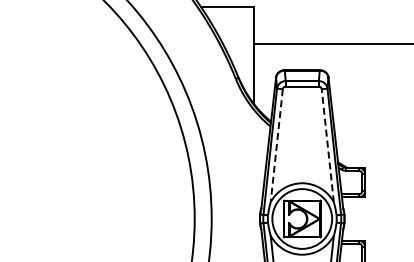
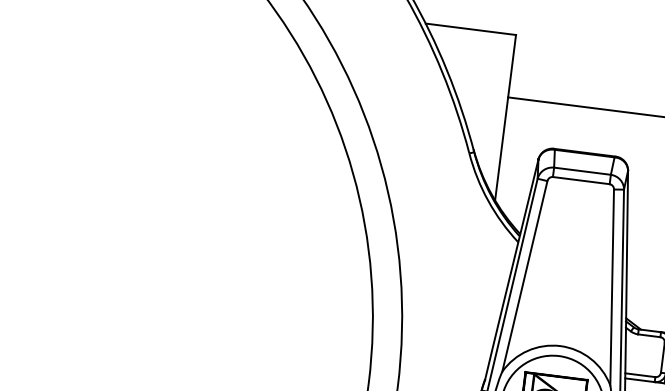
line: (276, 145) -> (524, 275), dashed -> solid
line: (327, 145) -> (611, 286), dashed -> solid

